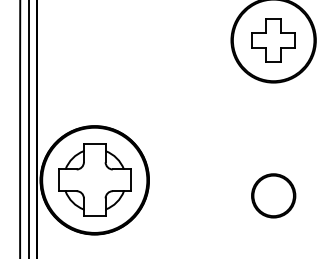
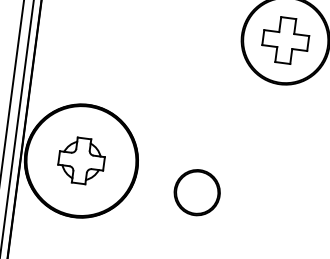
part: (94, 179) -> (81, 160), size x0.6
circle: (273, 195) -> (197, 192), moved

